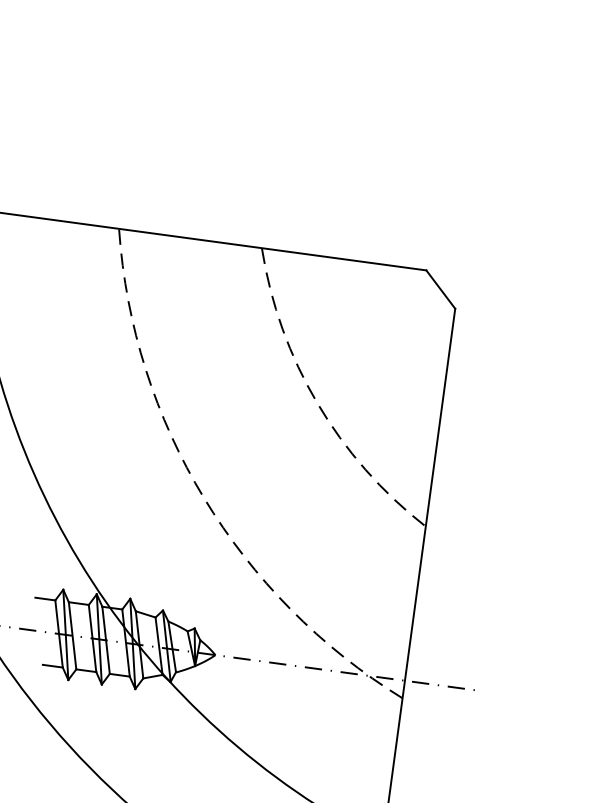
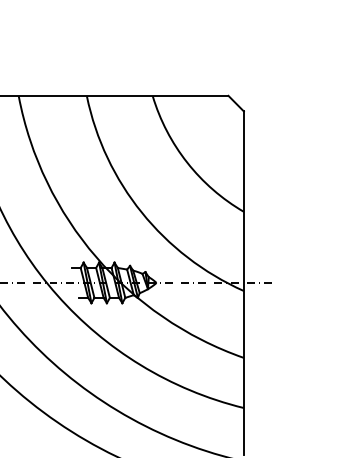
arc: (317, 402) -> (187, 162), dashed -> solid
arc: (203, 497) -> (141, 212), dashed -> solid

